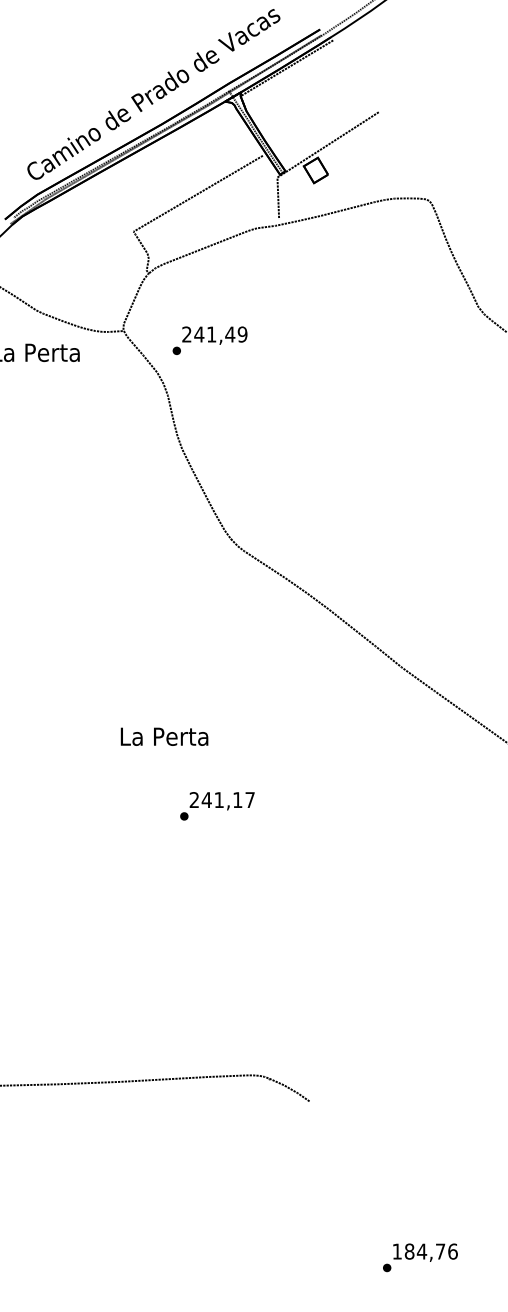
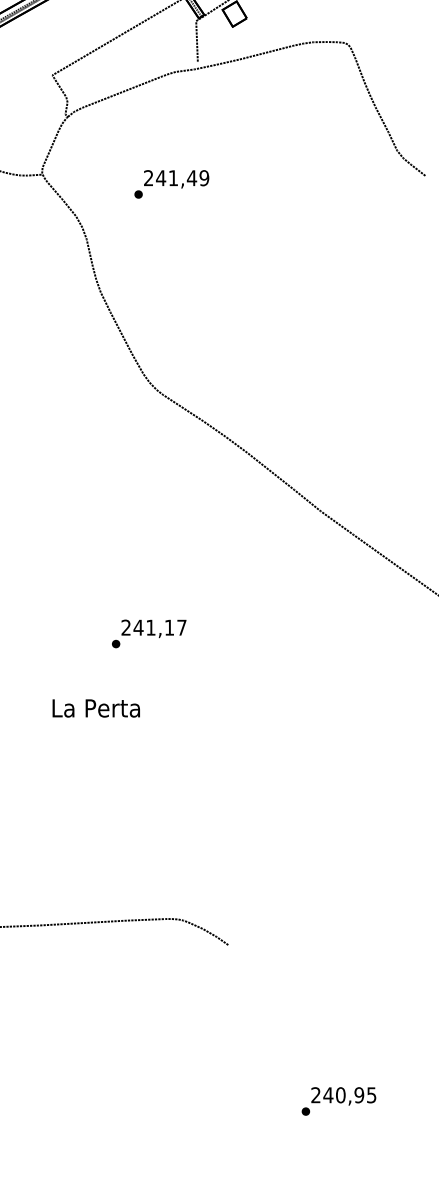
text: (209, 340) -> (171, 184), moved
text: (164, 736) -> (96, 708), moved
text: (217, 806) -> (149, 634), moved
text: (424, 1251) -> (343, 1095), 184,76 -> 240,95

